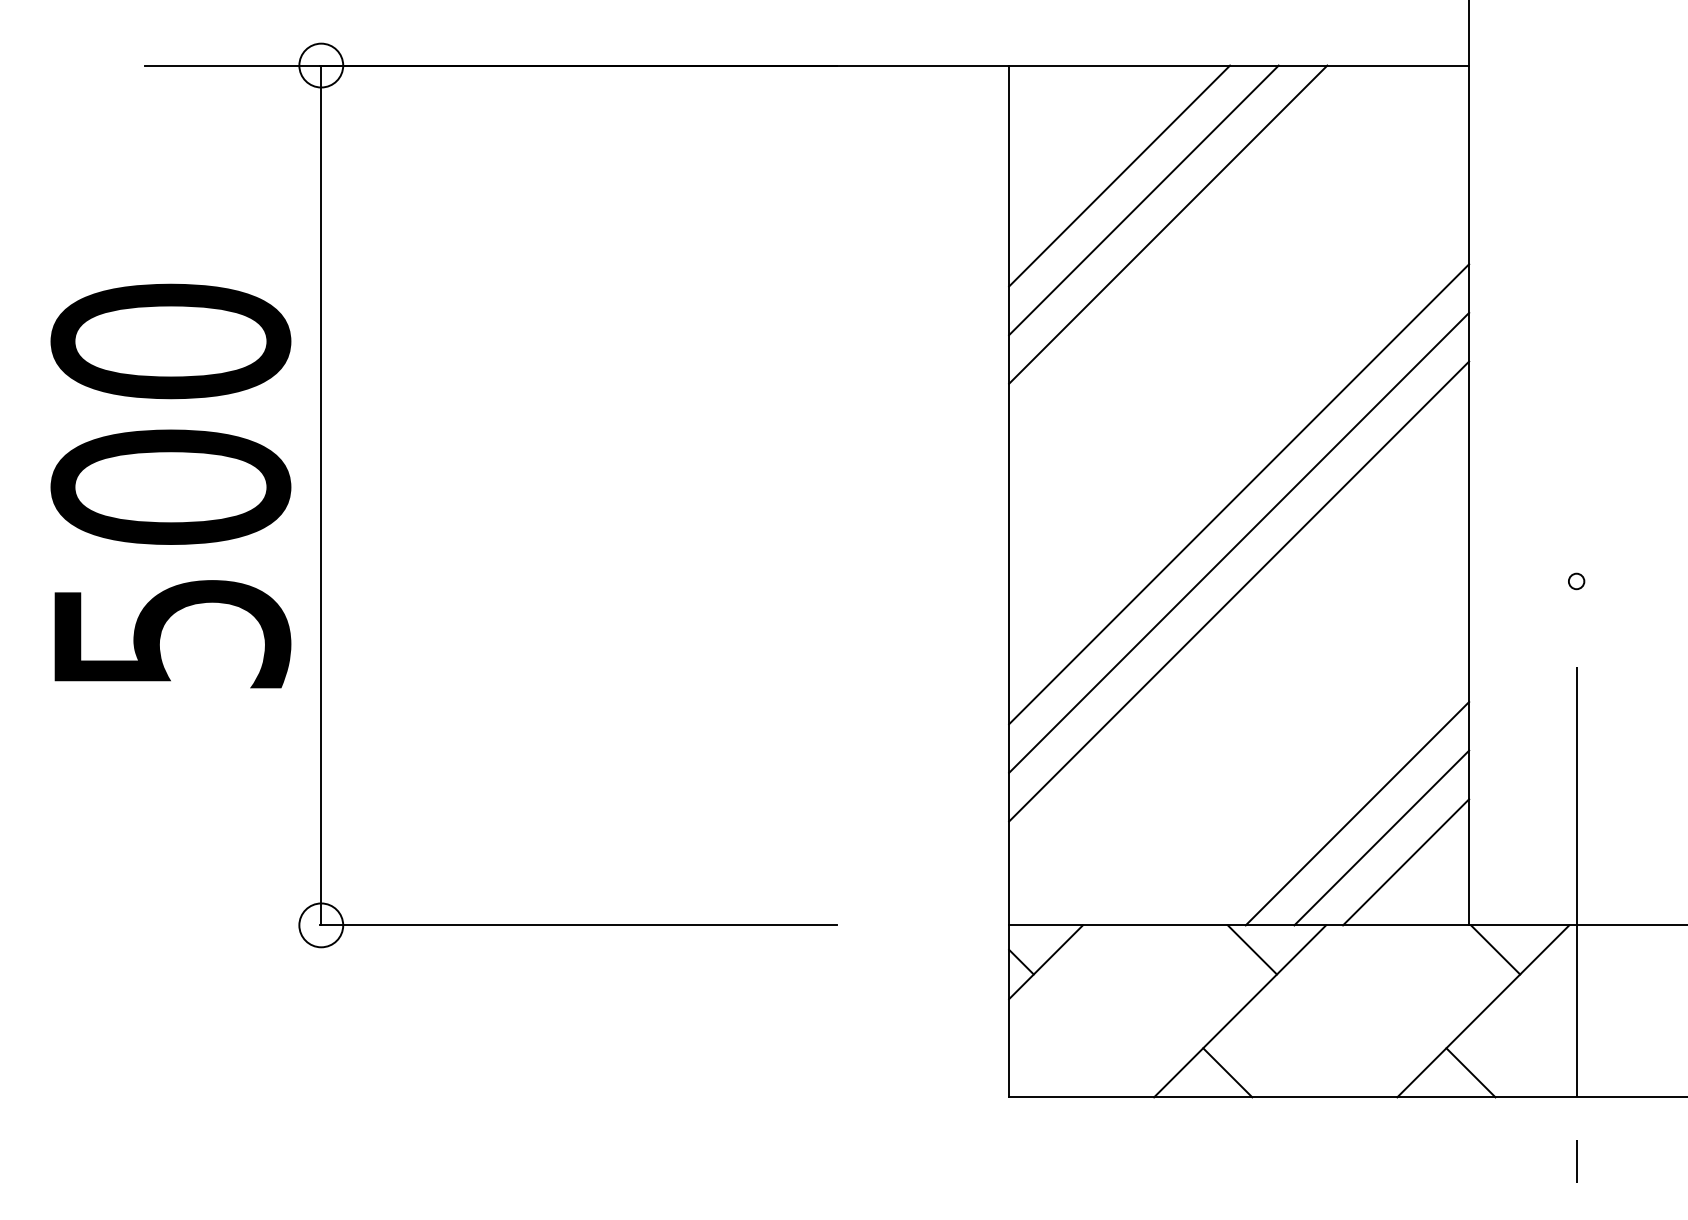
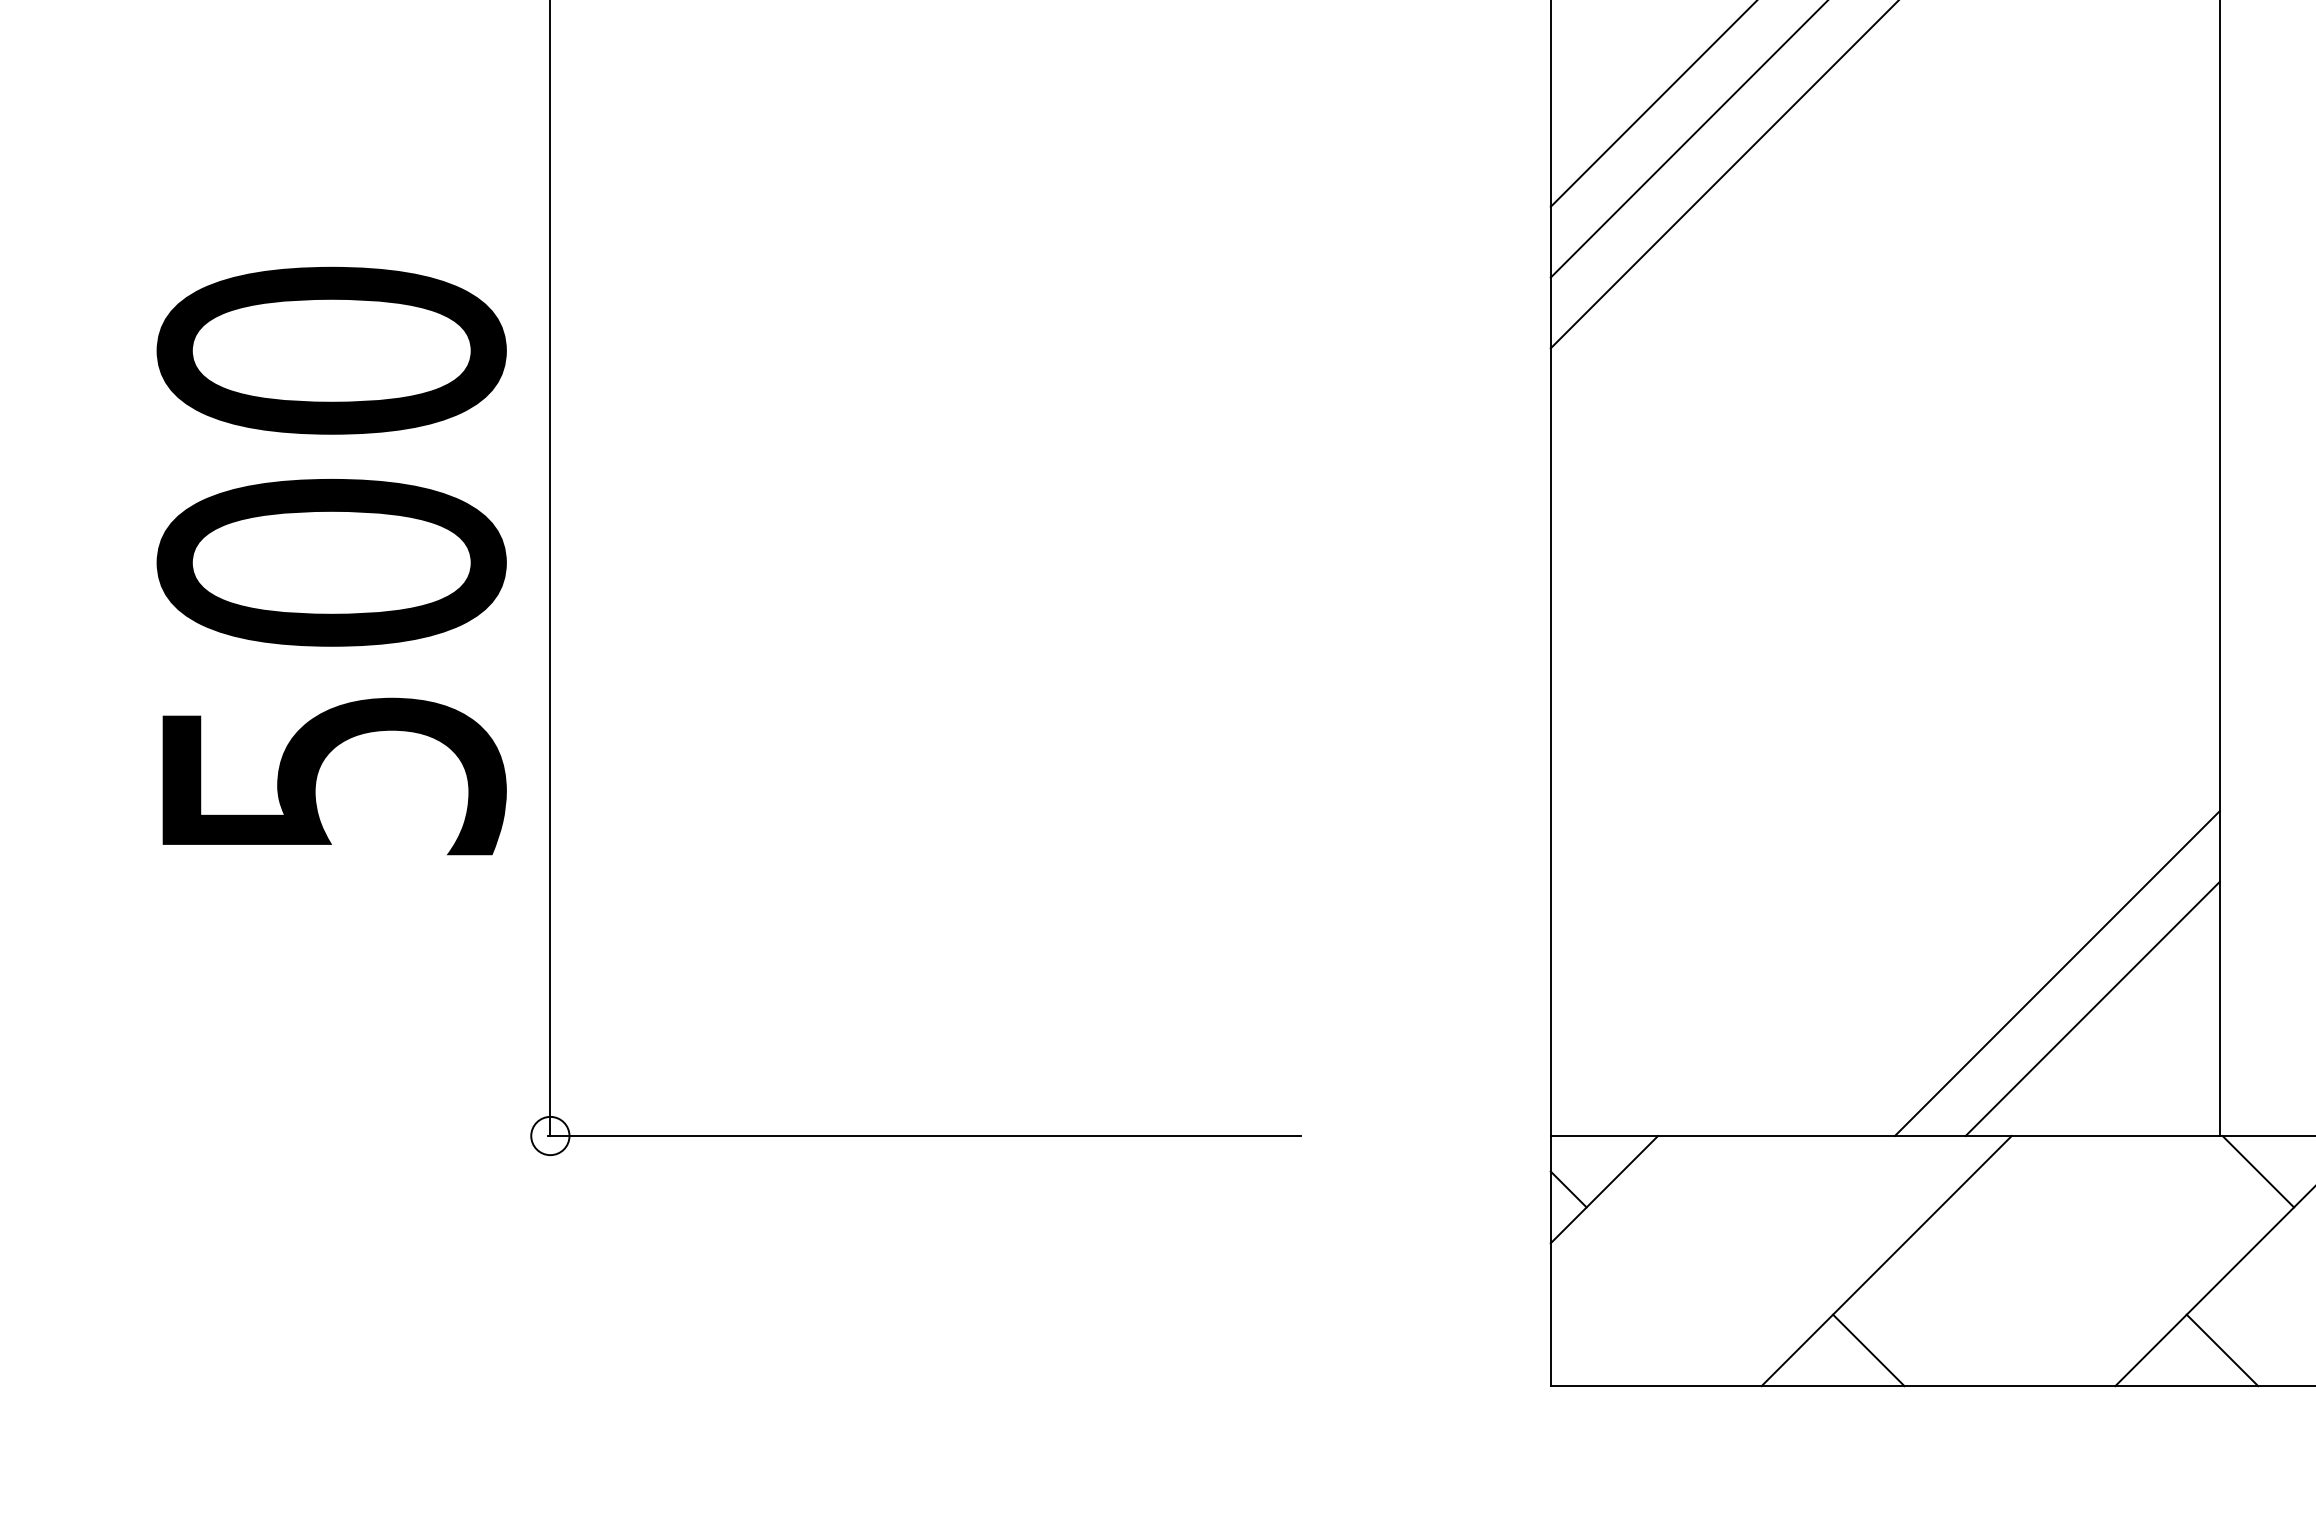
text: (170, 485) -> (331, 560), moved
line: (1239, 494) -> (1885, 509), removed
line: (1239, 542) -> (1885, 579), removed
line: (1239, 591) -> (1885, 650), removed
line: (1406, 862) -> (2128, 1044), removed
circle: (321, 925) -> (550, 1136), size x0.6
line: (1251, 949) -> (1903, 1171), removed

